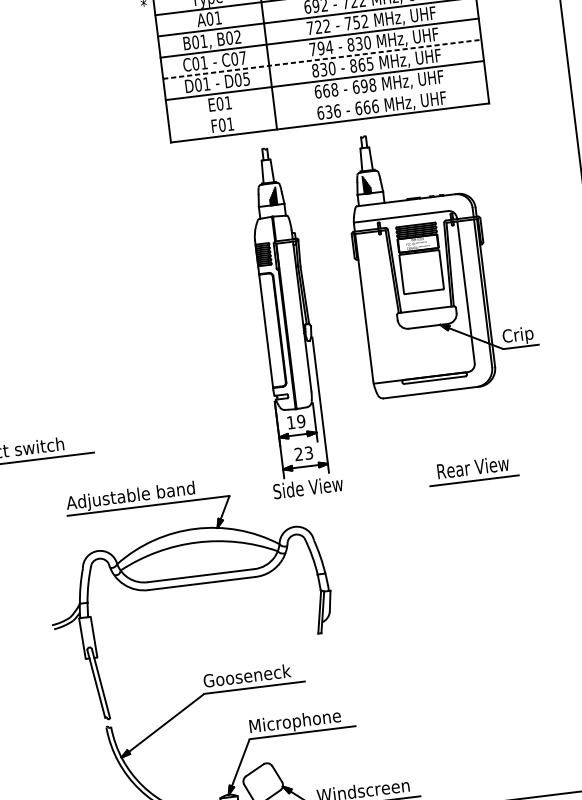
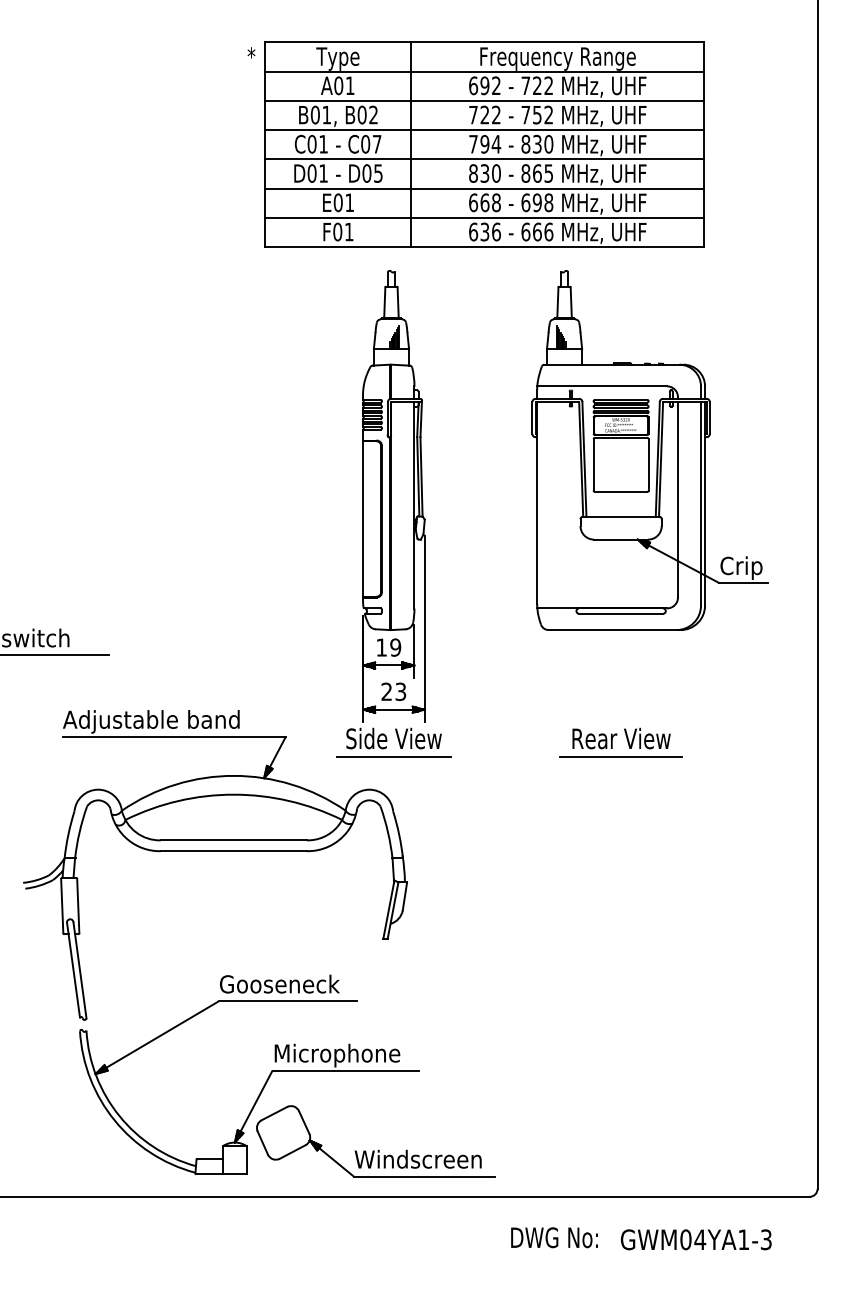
line: (322, 59) -> (485, 159), dashed -> solid
line: (327, 101) -> (484, 217), added
part: (441, 259) -> (649, 450), moved
line: (309, 501) -> (393, 757), added

